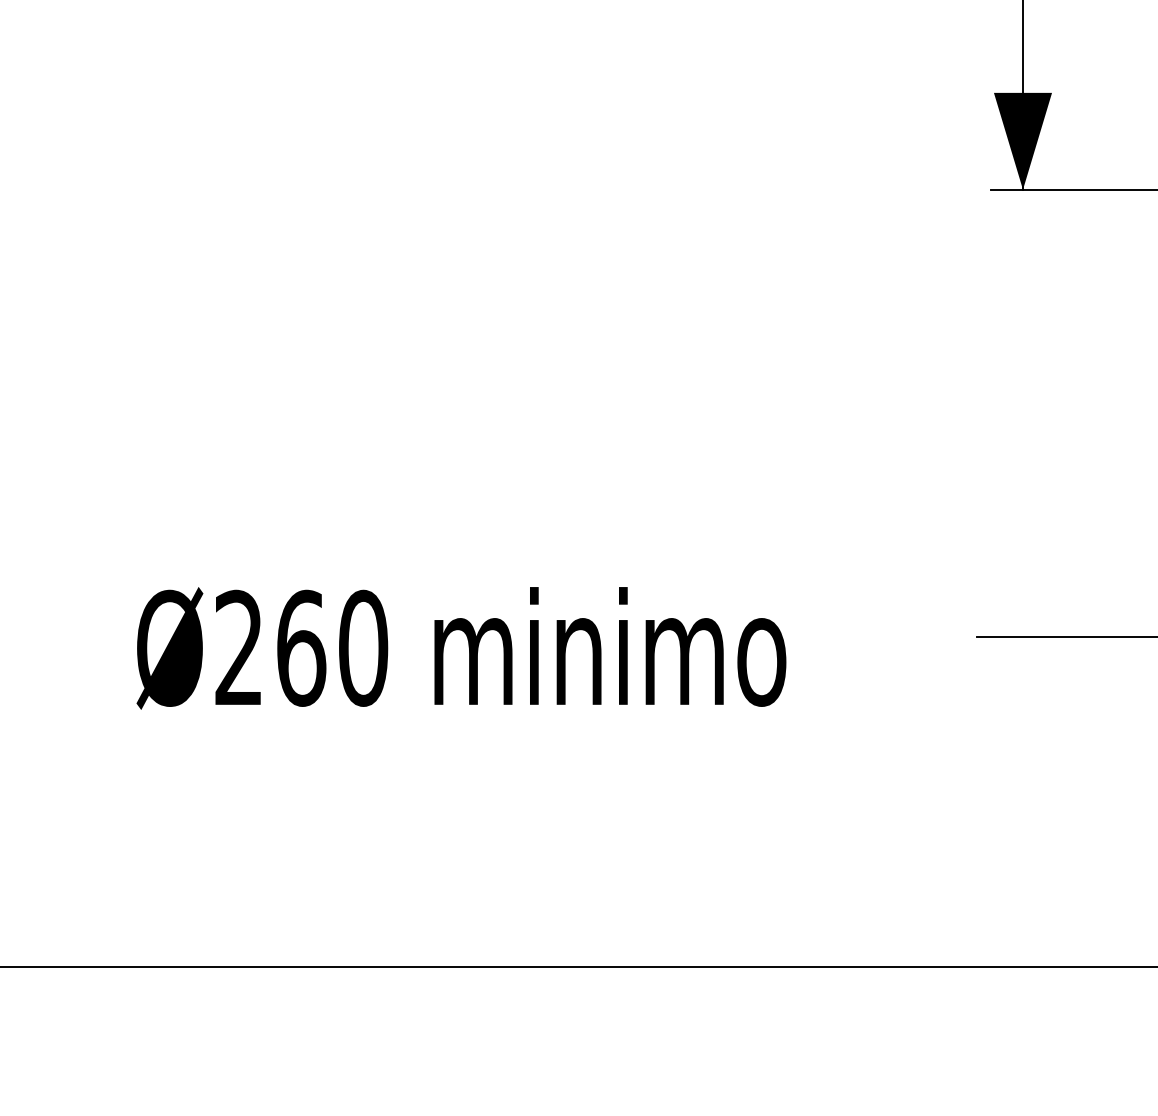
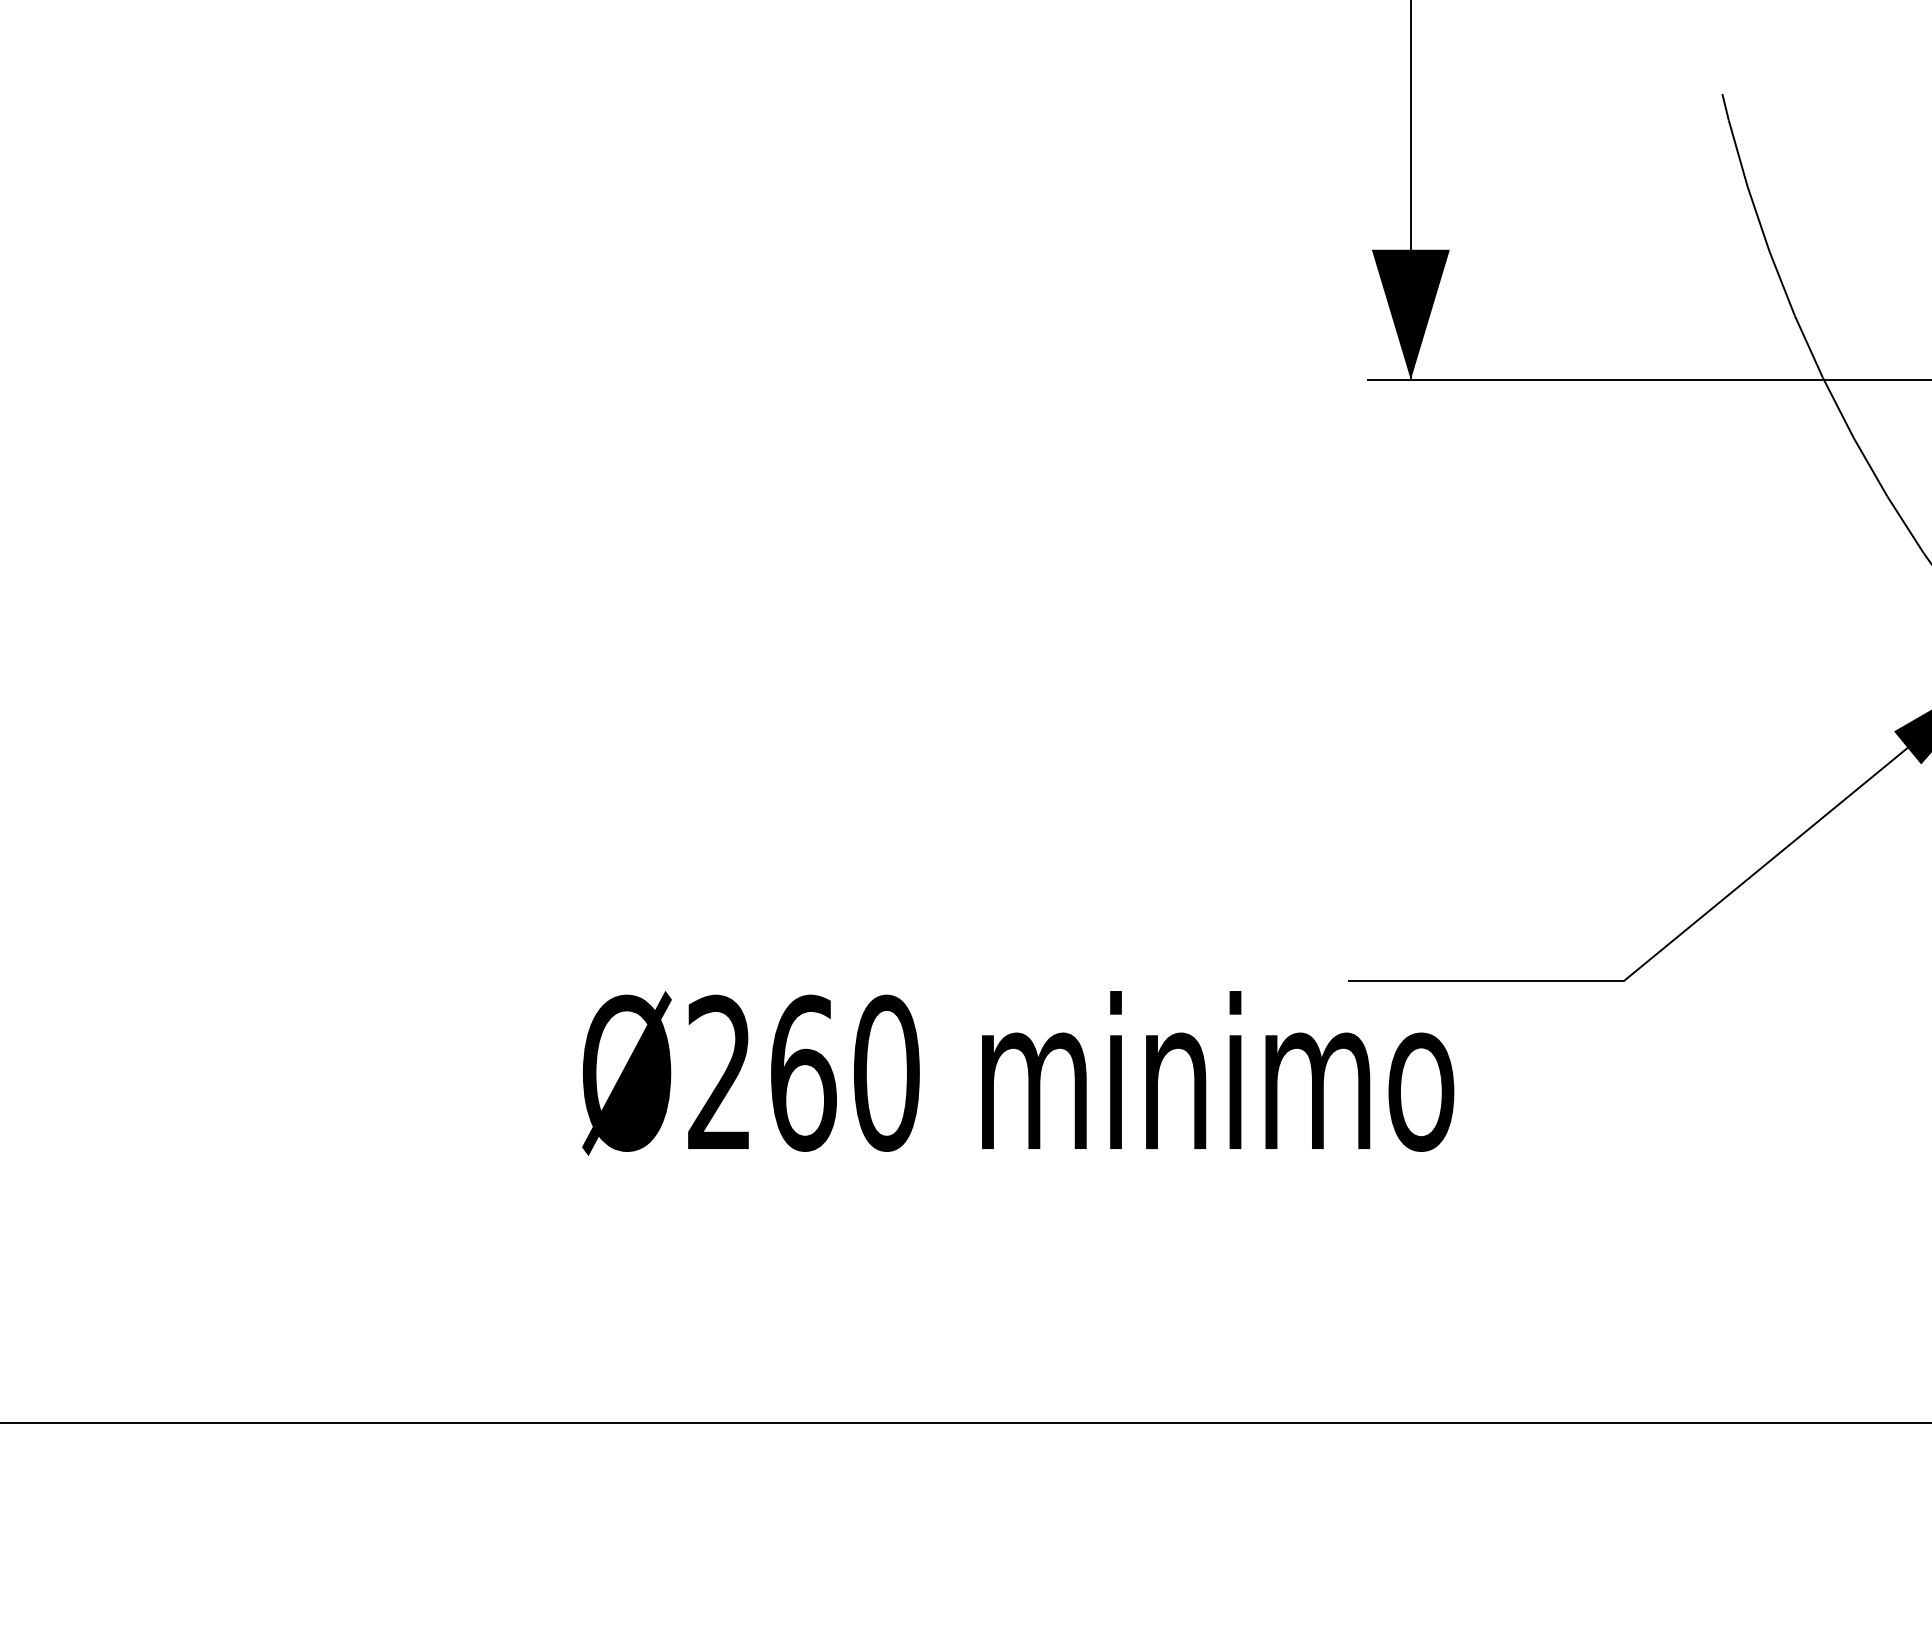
text: (461, 648) -> (1018, 1073), moved

